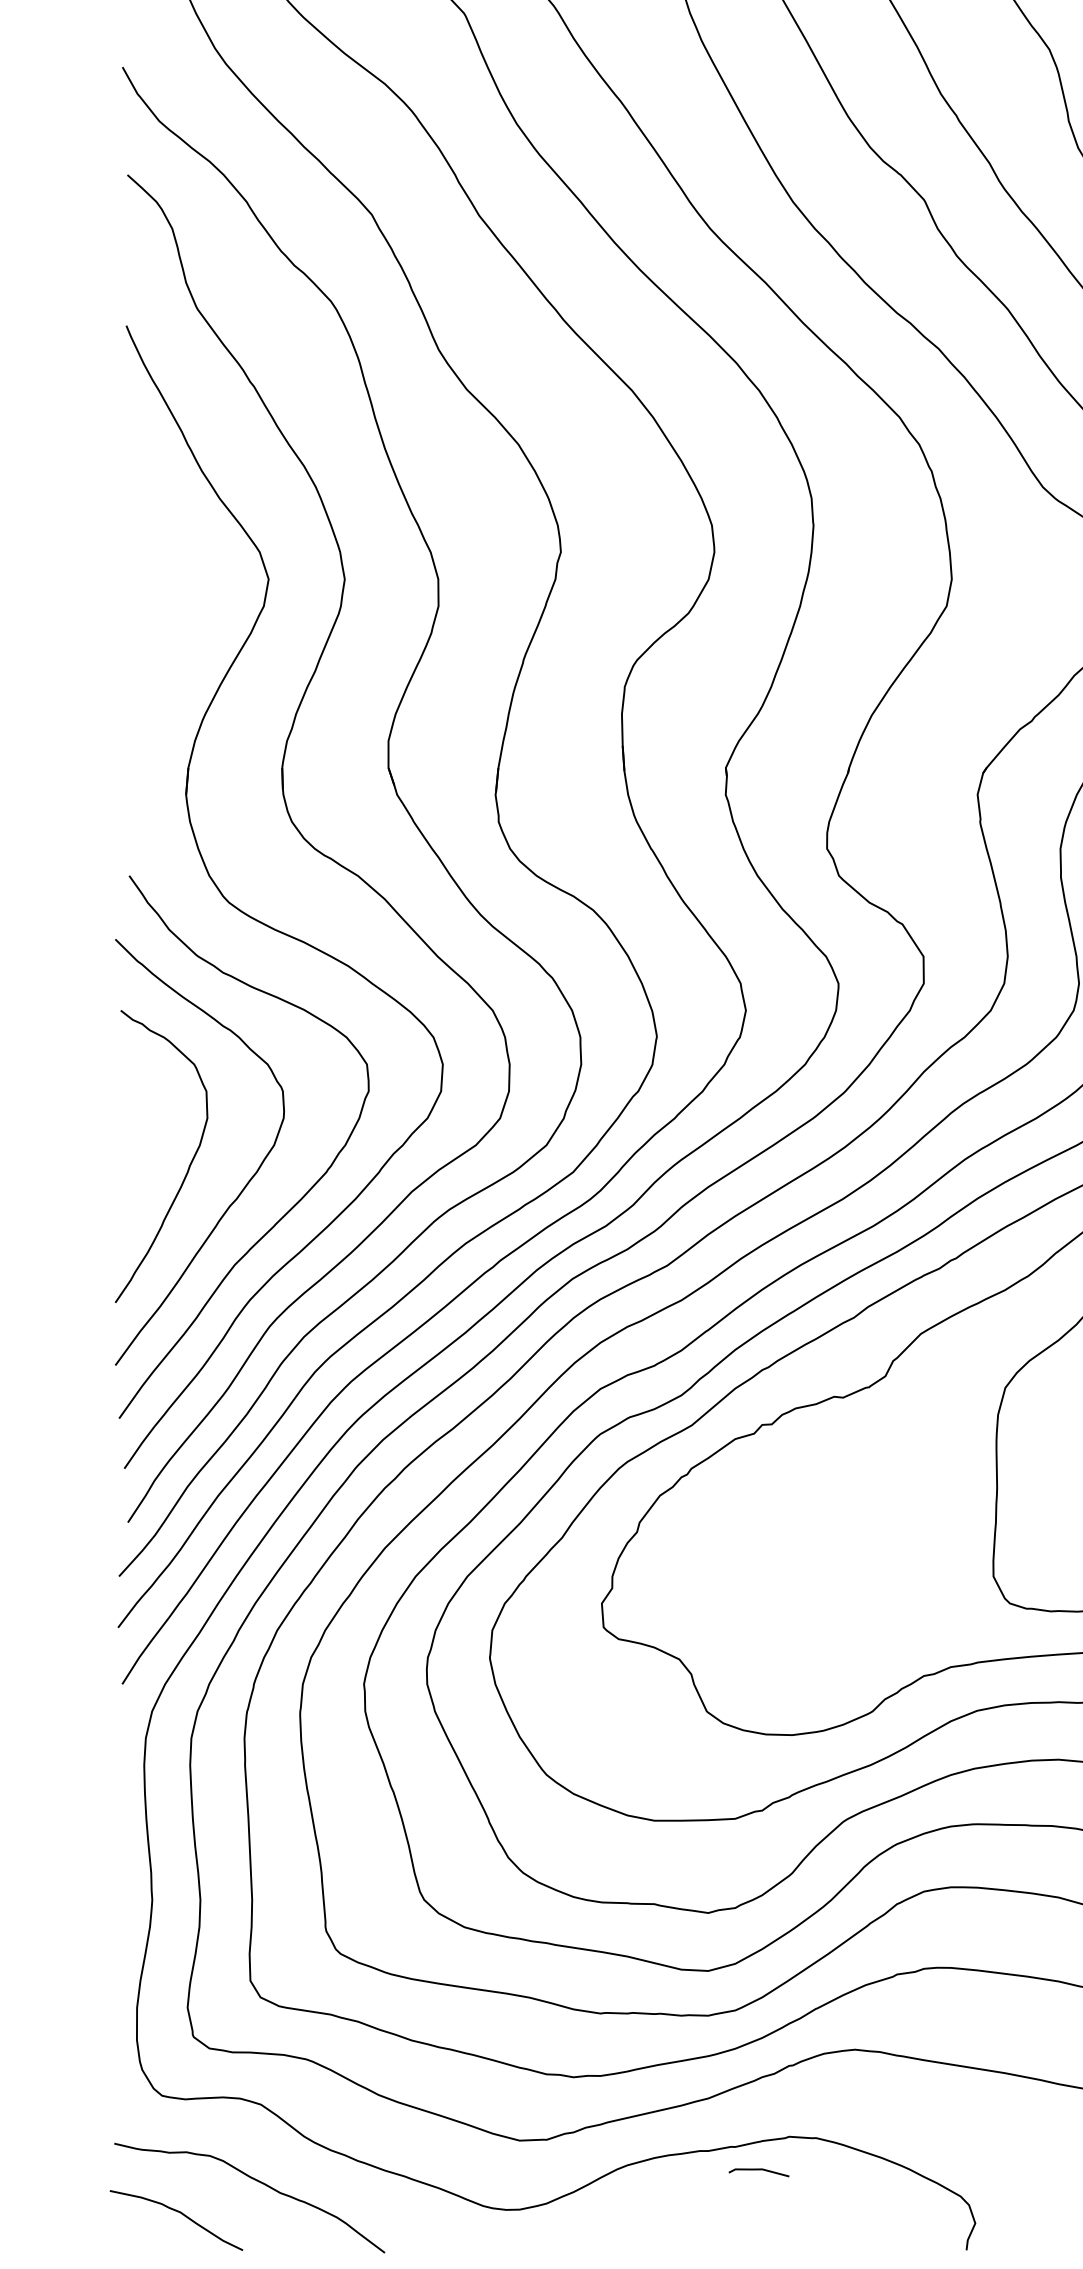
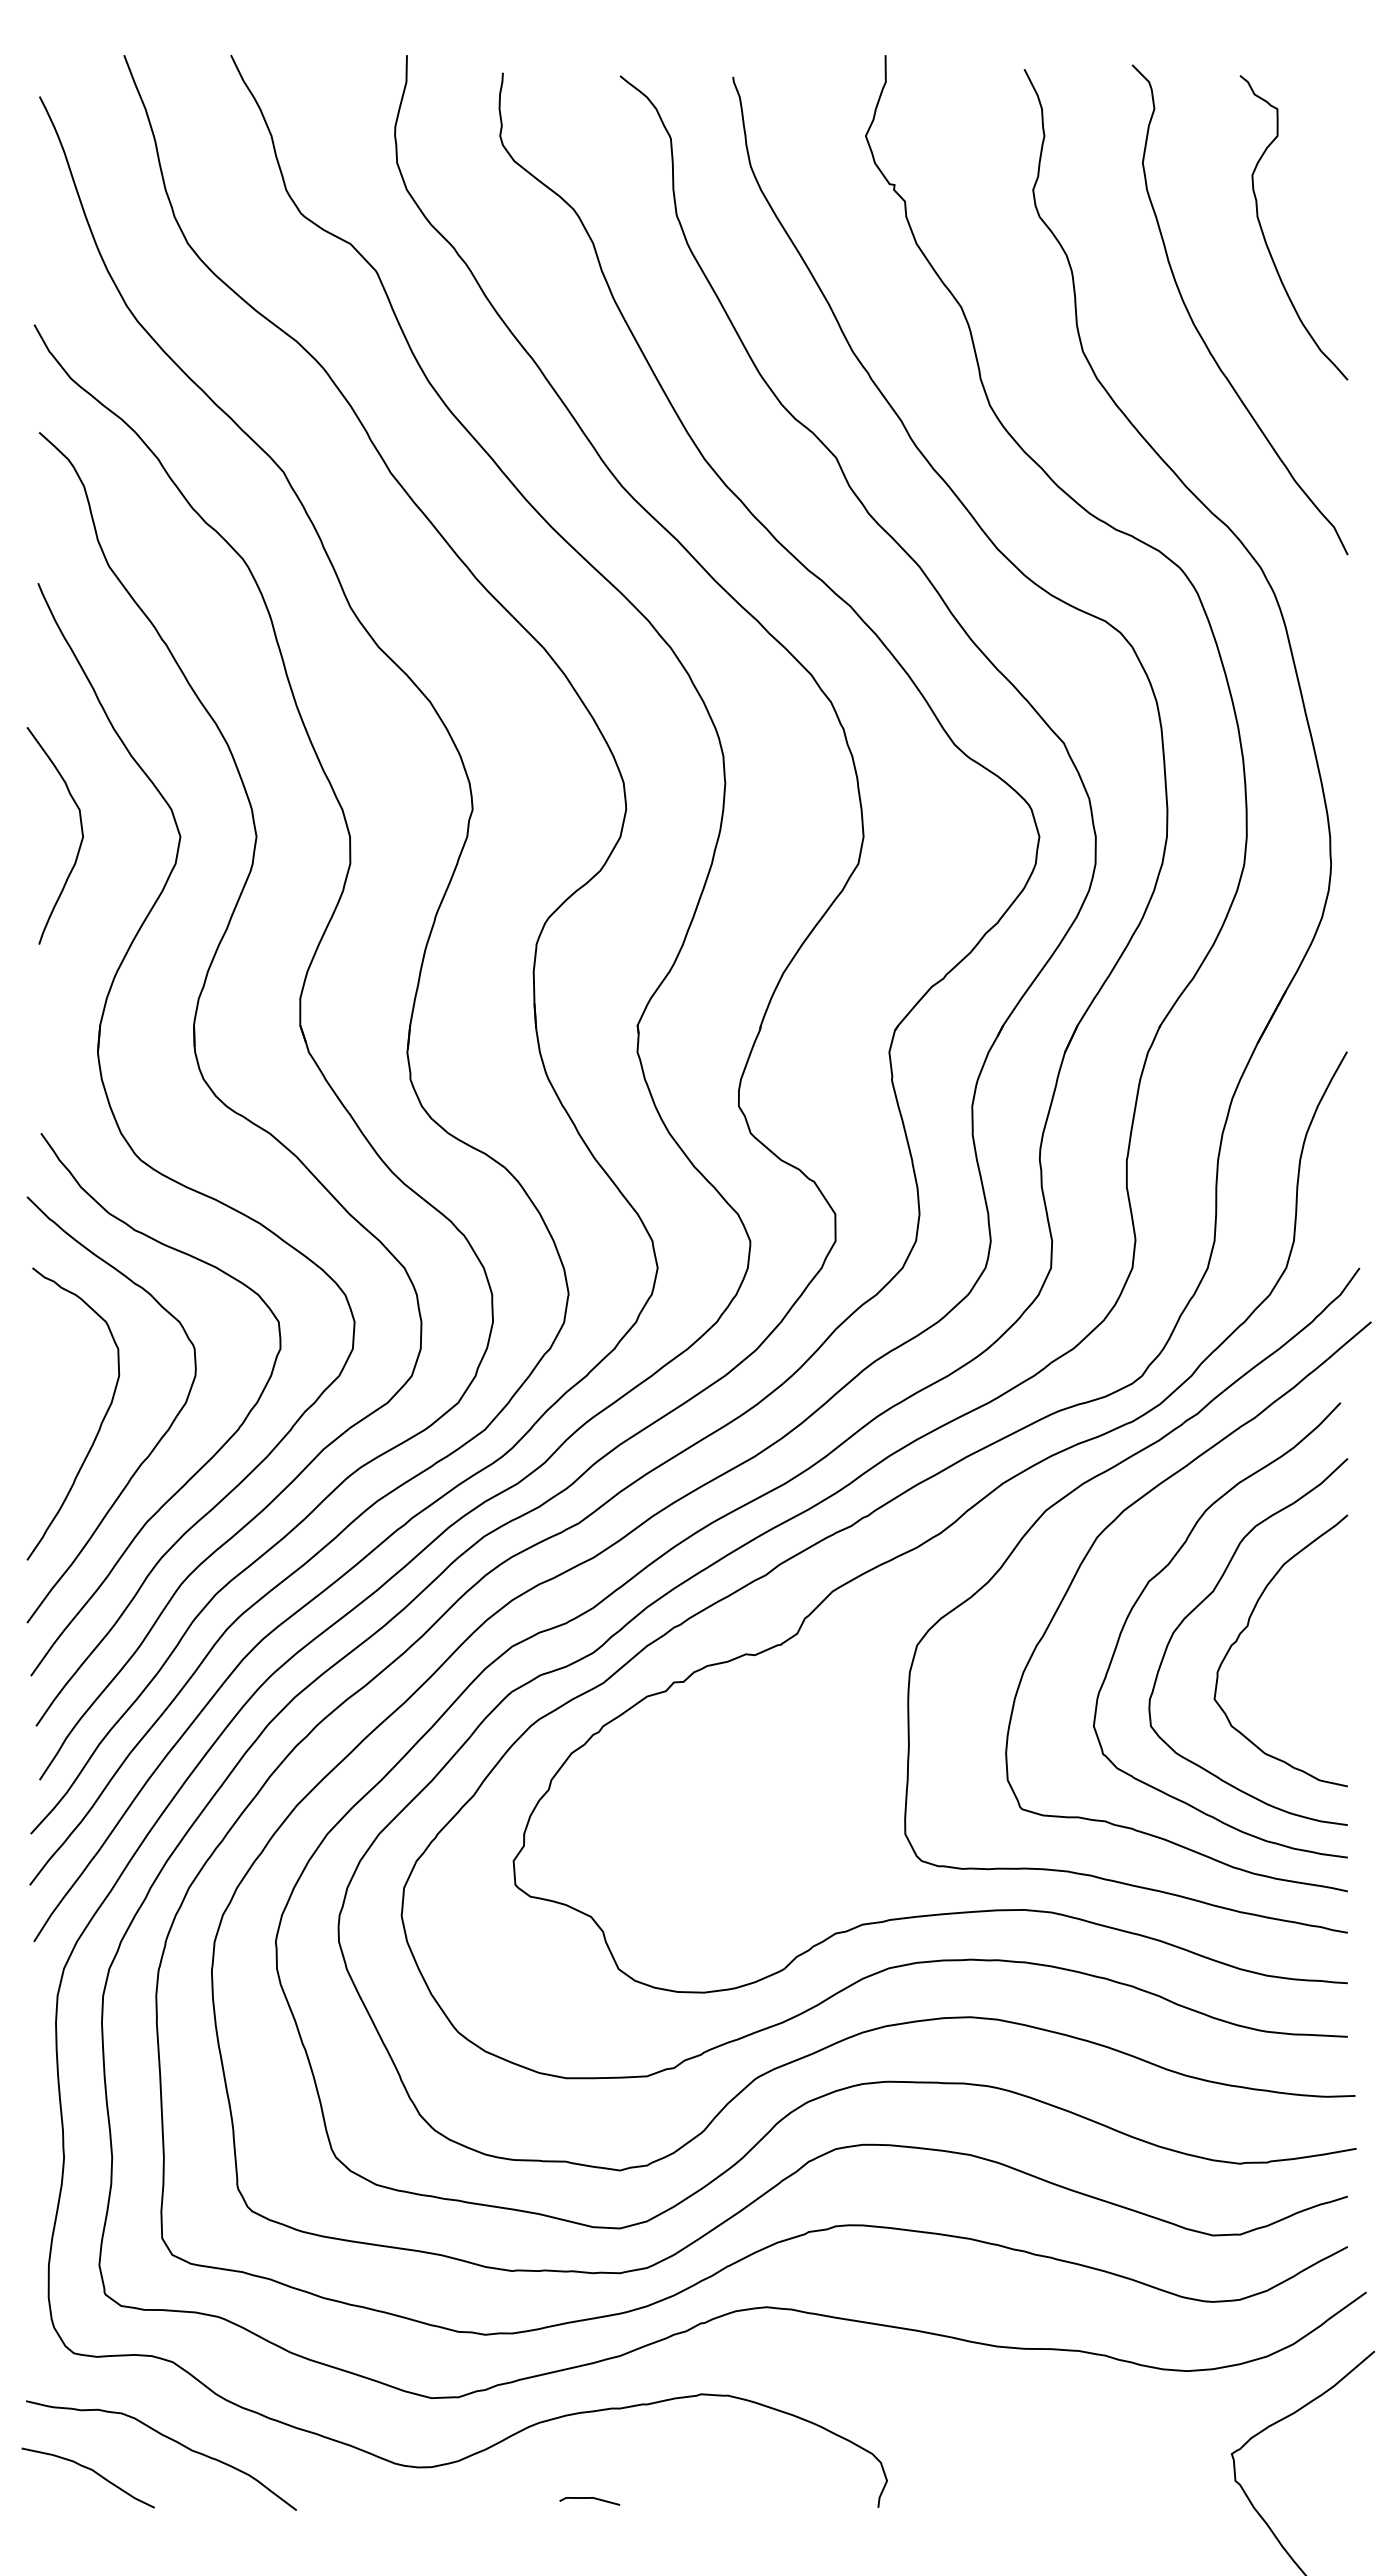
curve: (168, 583) -> (80, 841), added
line: (758, 2169) -> (589, 2498), moved

